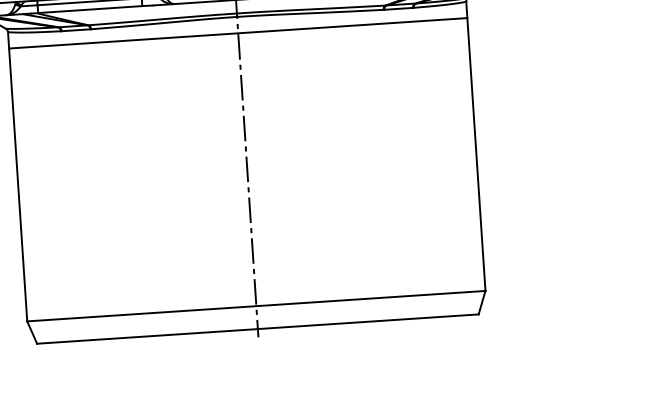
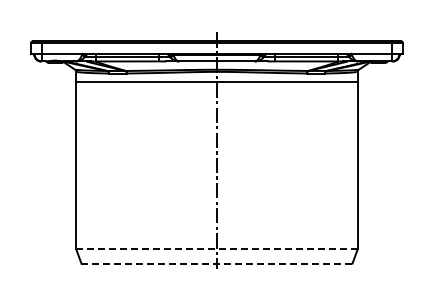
line: (255, 306) -> (216, 249), solid -> dashed
line: (257, 329) -> (216, 263), solid -> dashed

